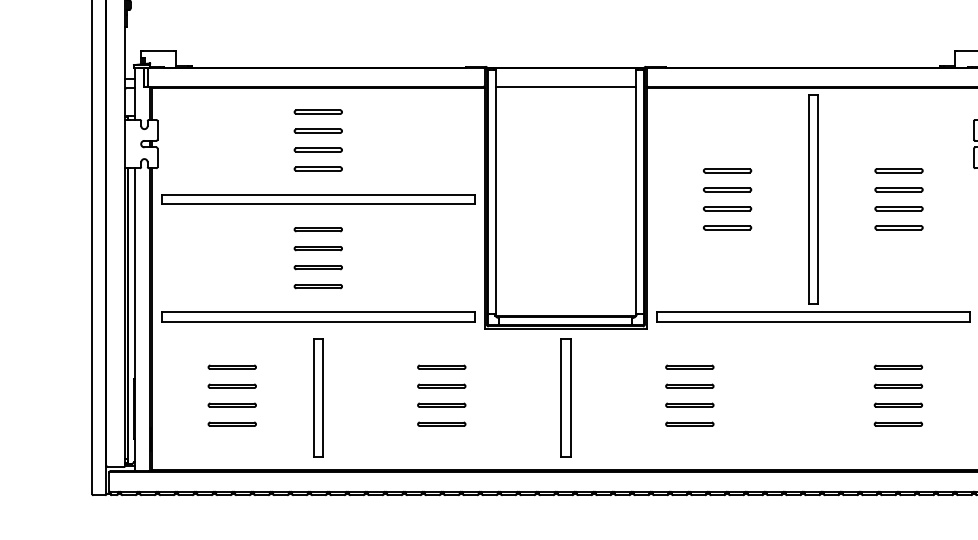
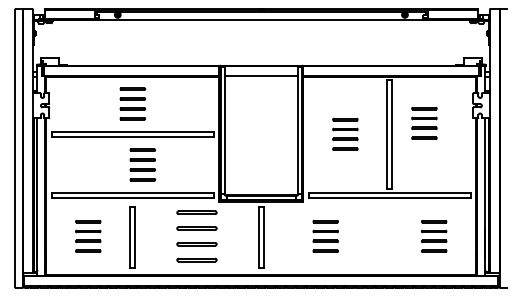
part: (899, 197) -> (424, 122), moved
part: (317, 257) -> (142, 164), moved
part: (440, 395) -> (196, 236), size x1.6

